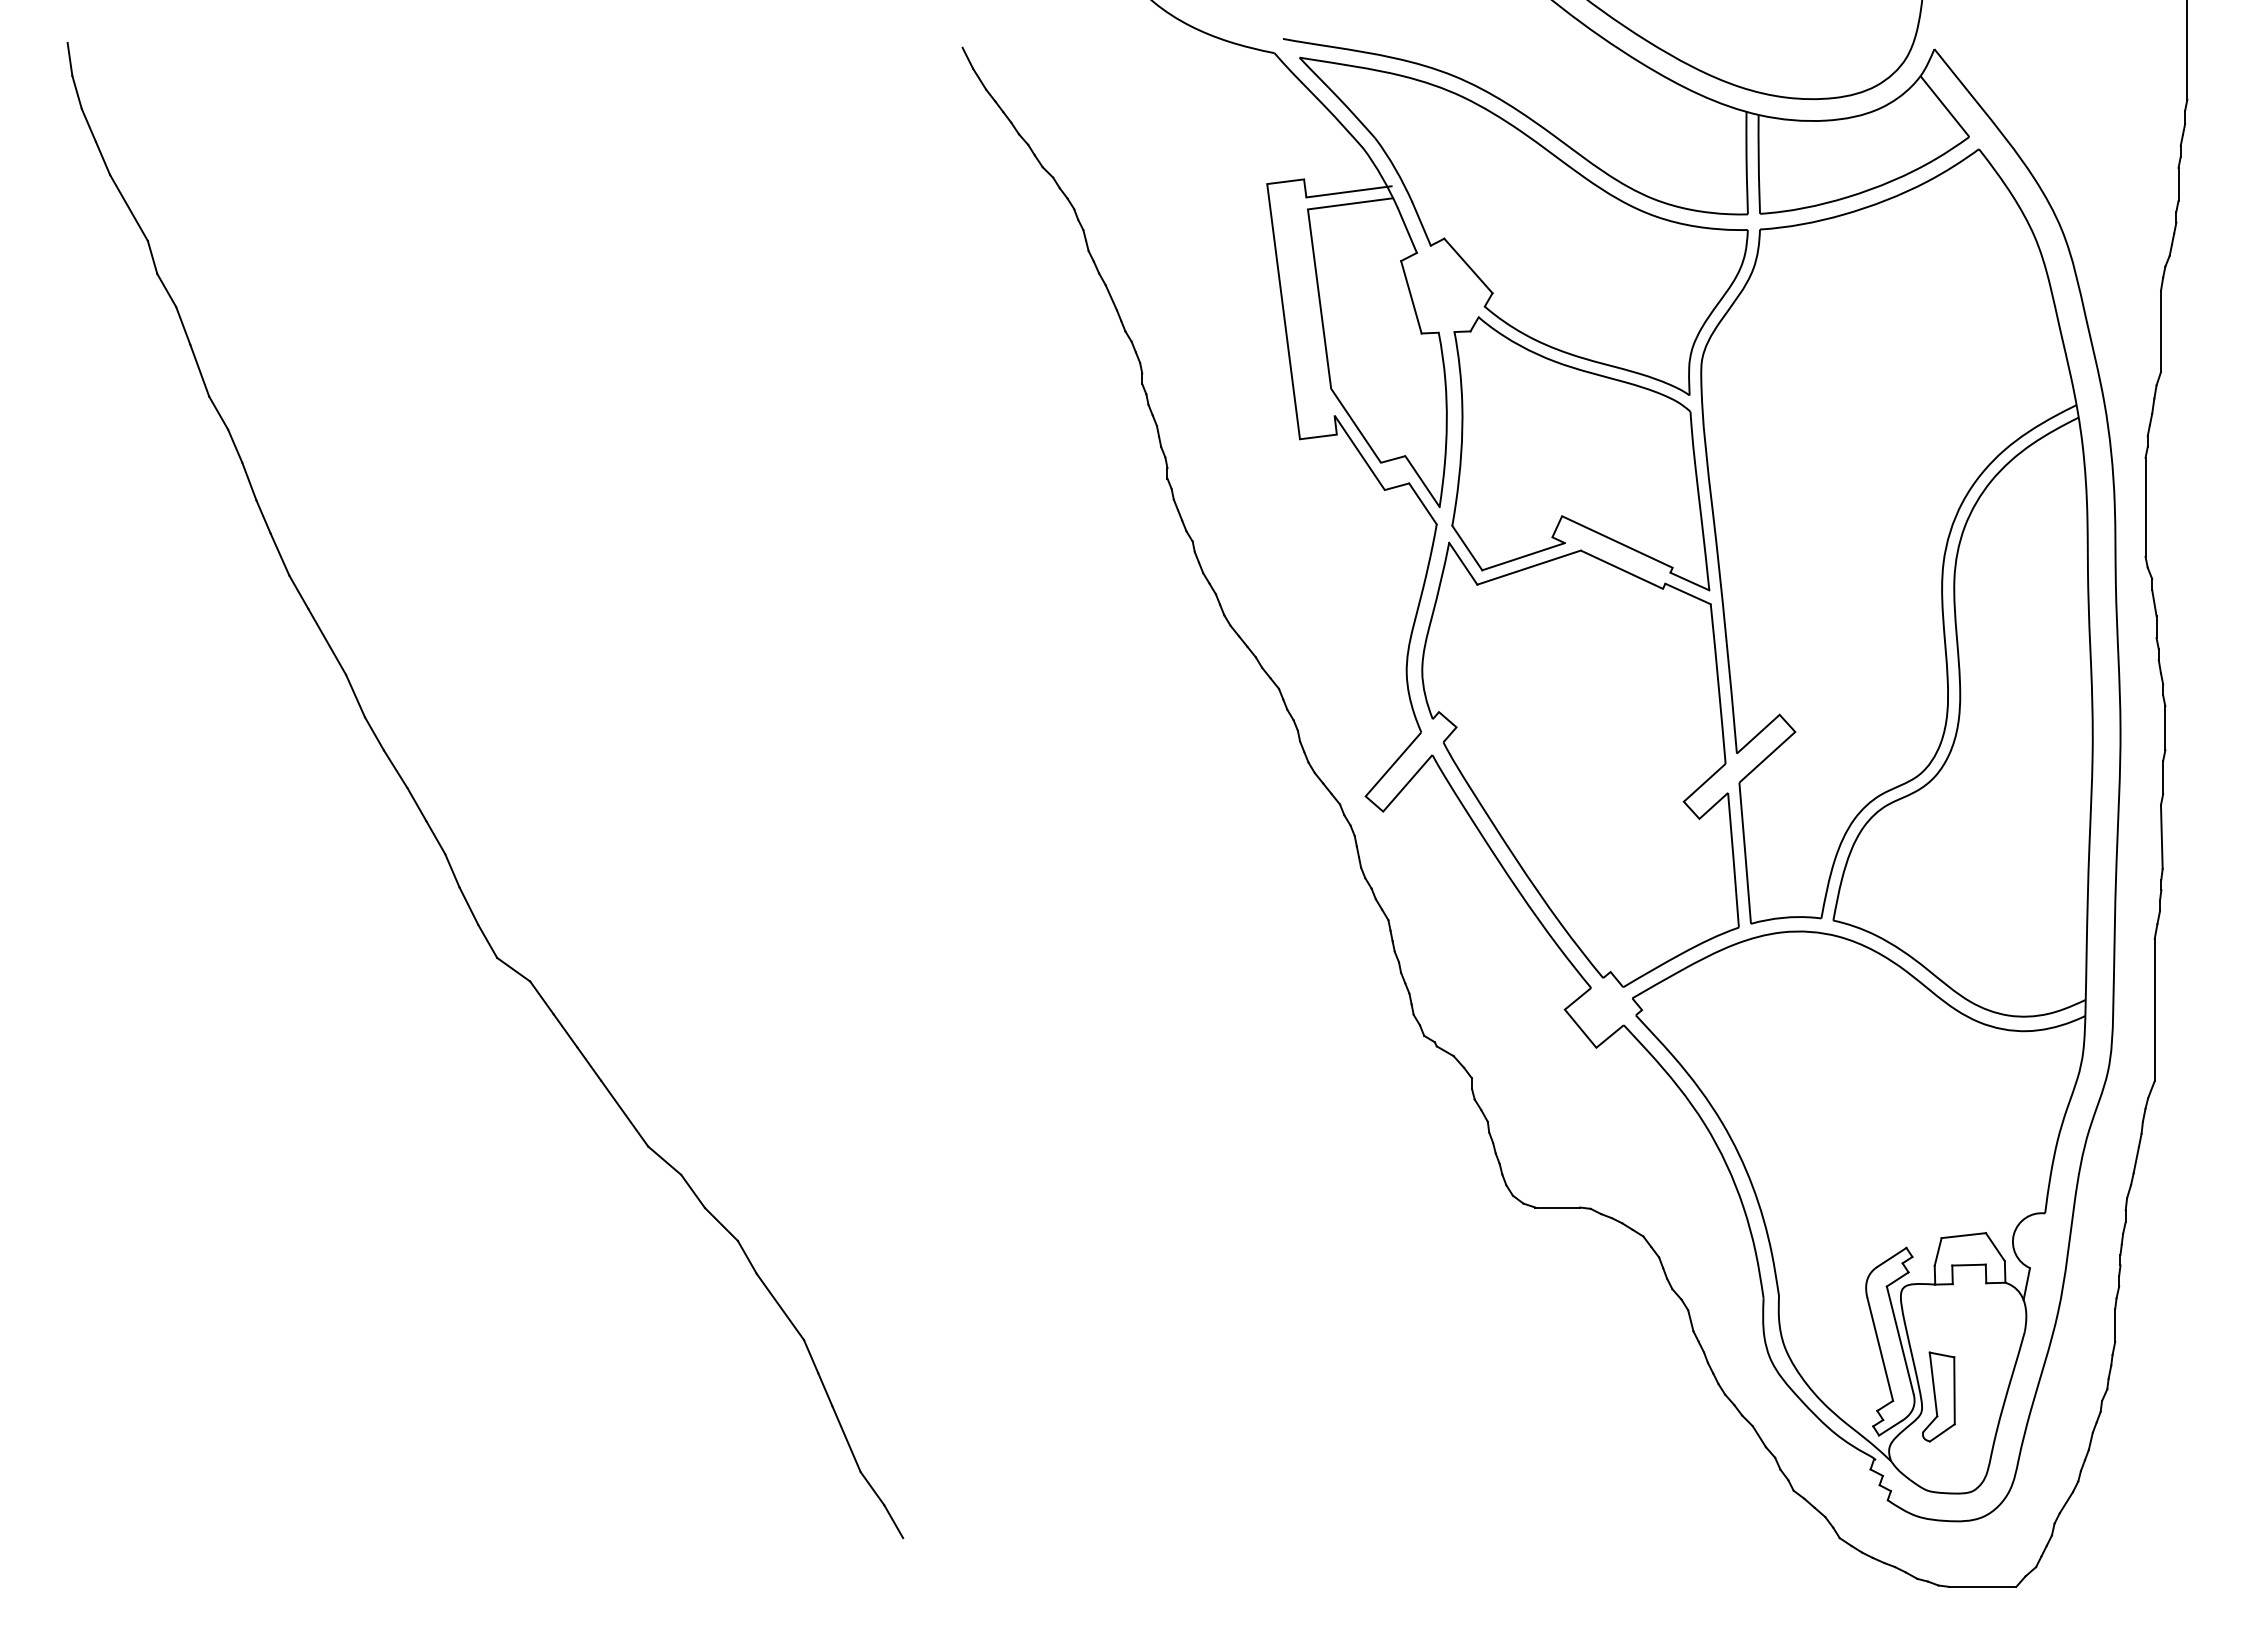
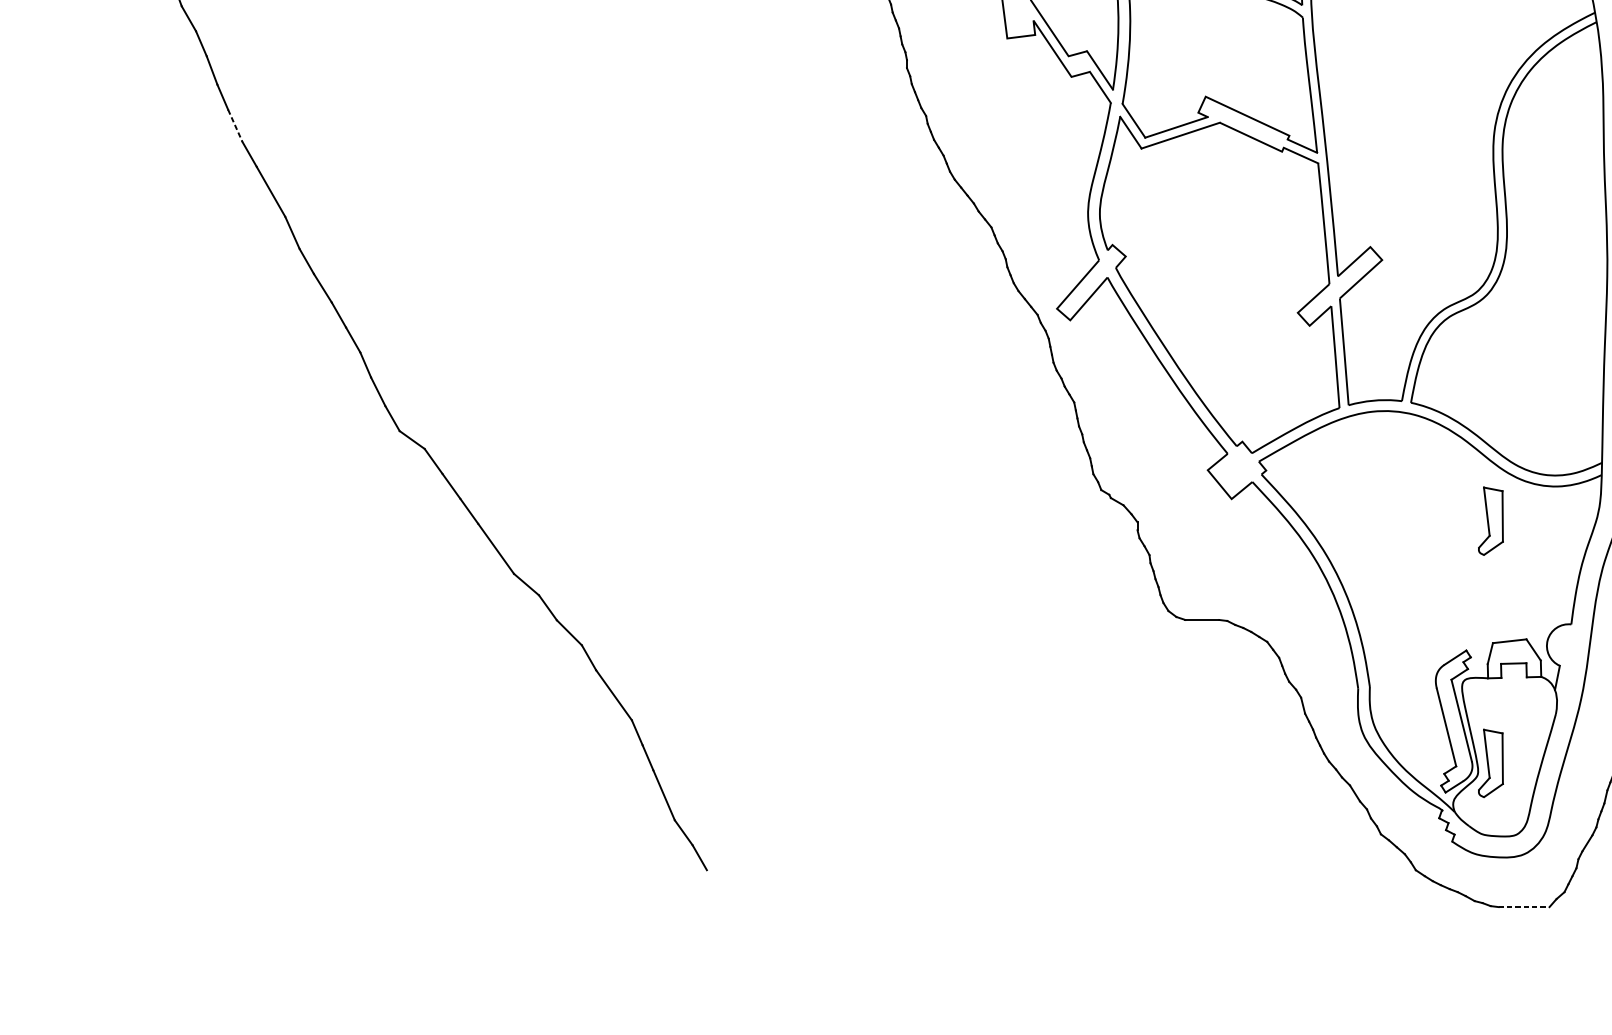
line: (280, 555) -> (235, 126), solid -> dashed
part: (1938, 1076) -> (1490, 520), added
line: (1982, 1586) -> (1523, 906), solid -> dashed

